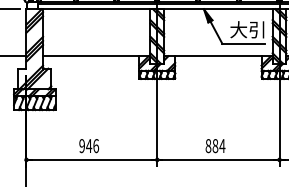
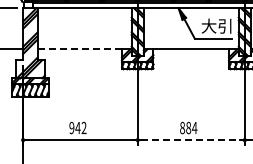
line: (91, 56) -> (80, 49), solid -> dashed
text: (95, 145) -> (83, 127), 946 -> 942
line: (218, 160) -> (191, 140), solid -> dashed

